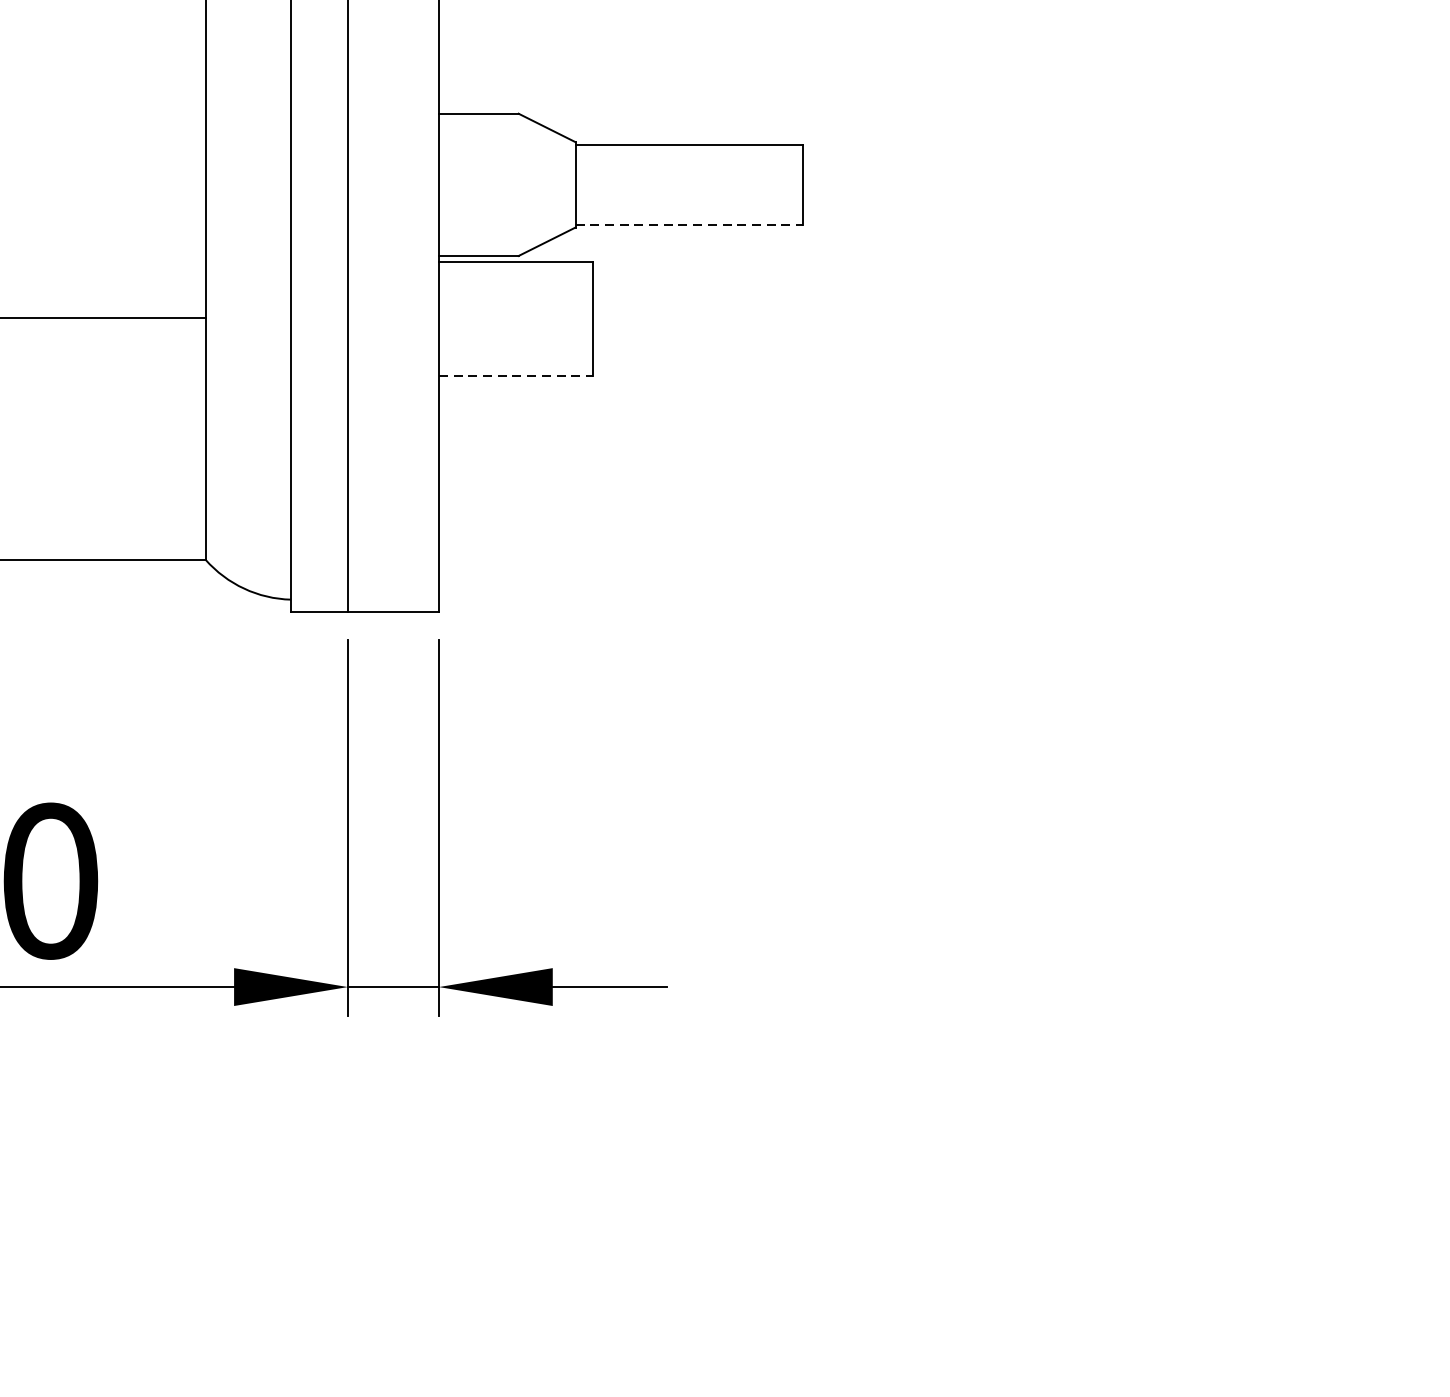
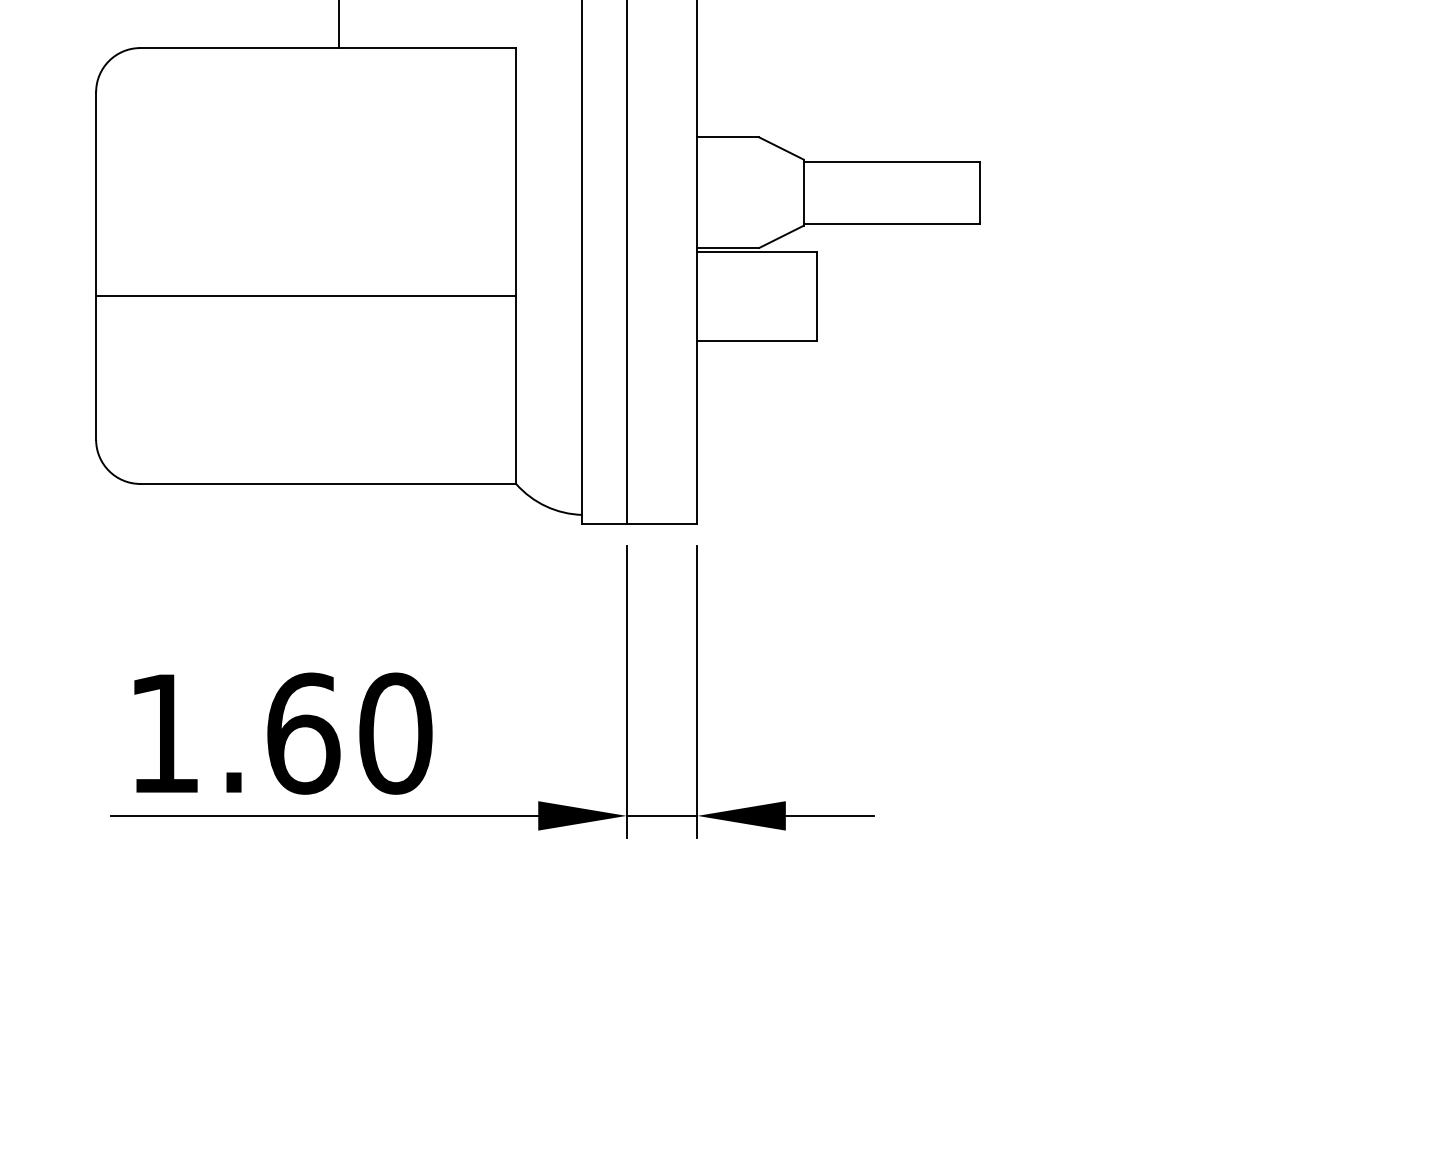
line: (690, 224) -> (892, 223), dashed -> solid
line: (516, 375) -> (757, 340), dashed -> solid

